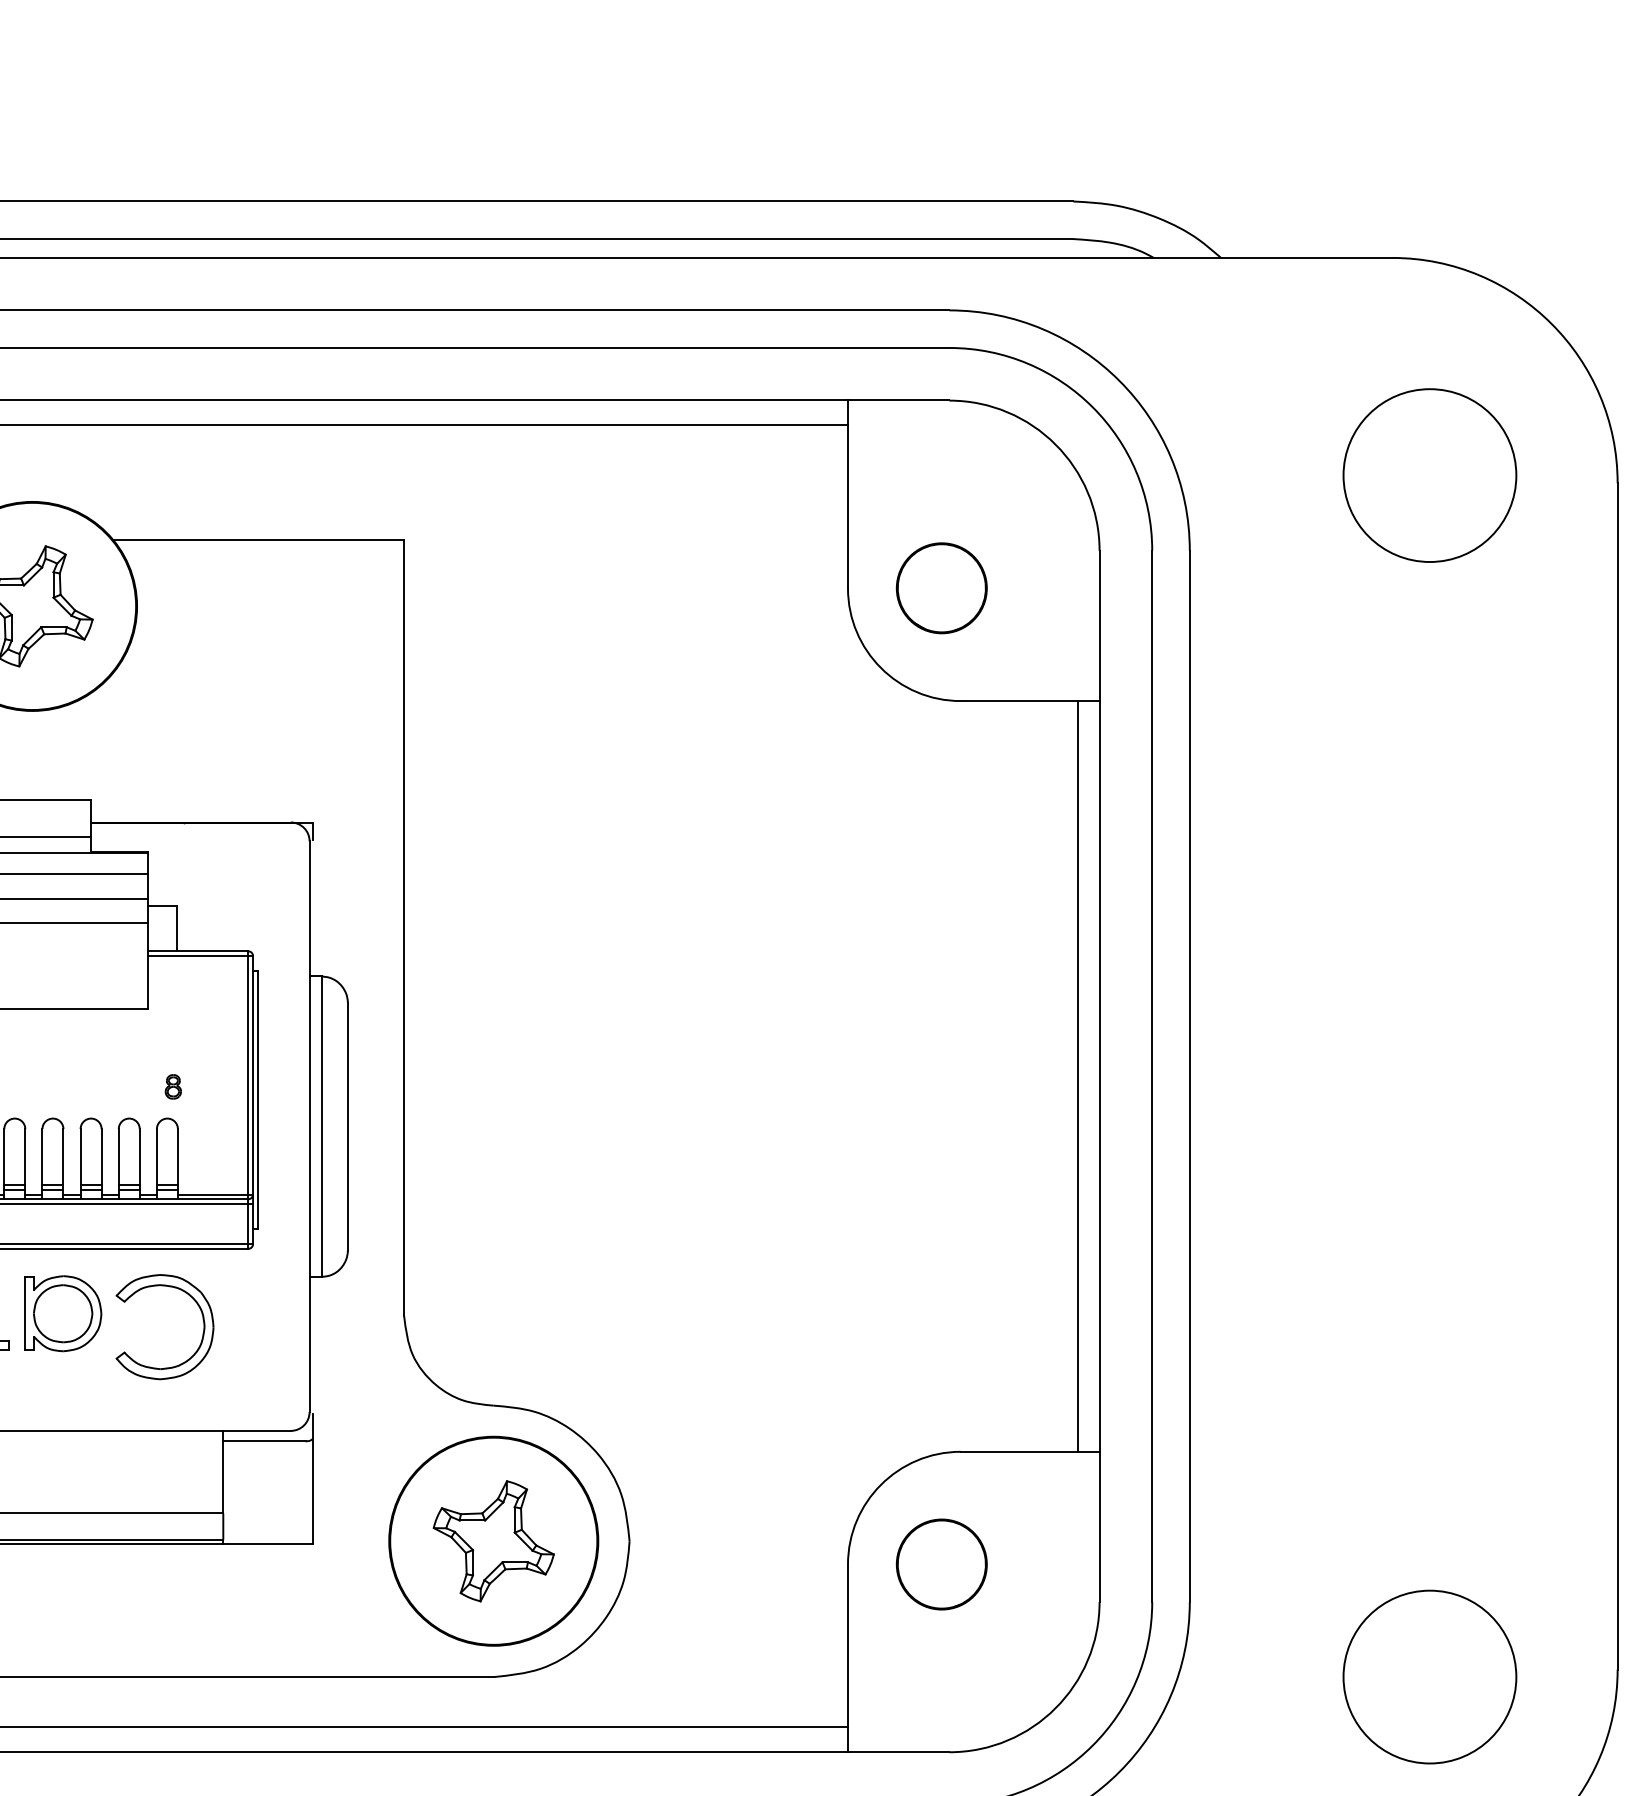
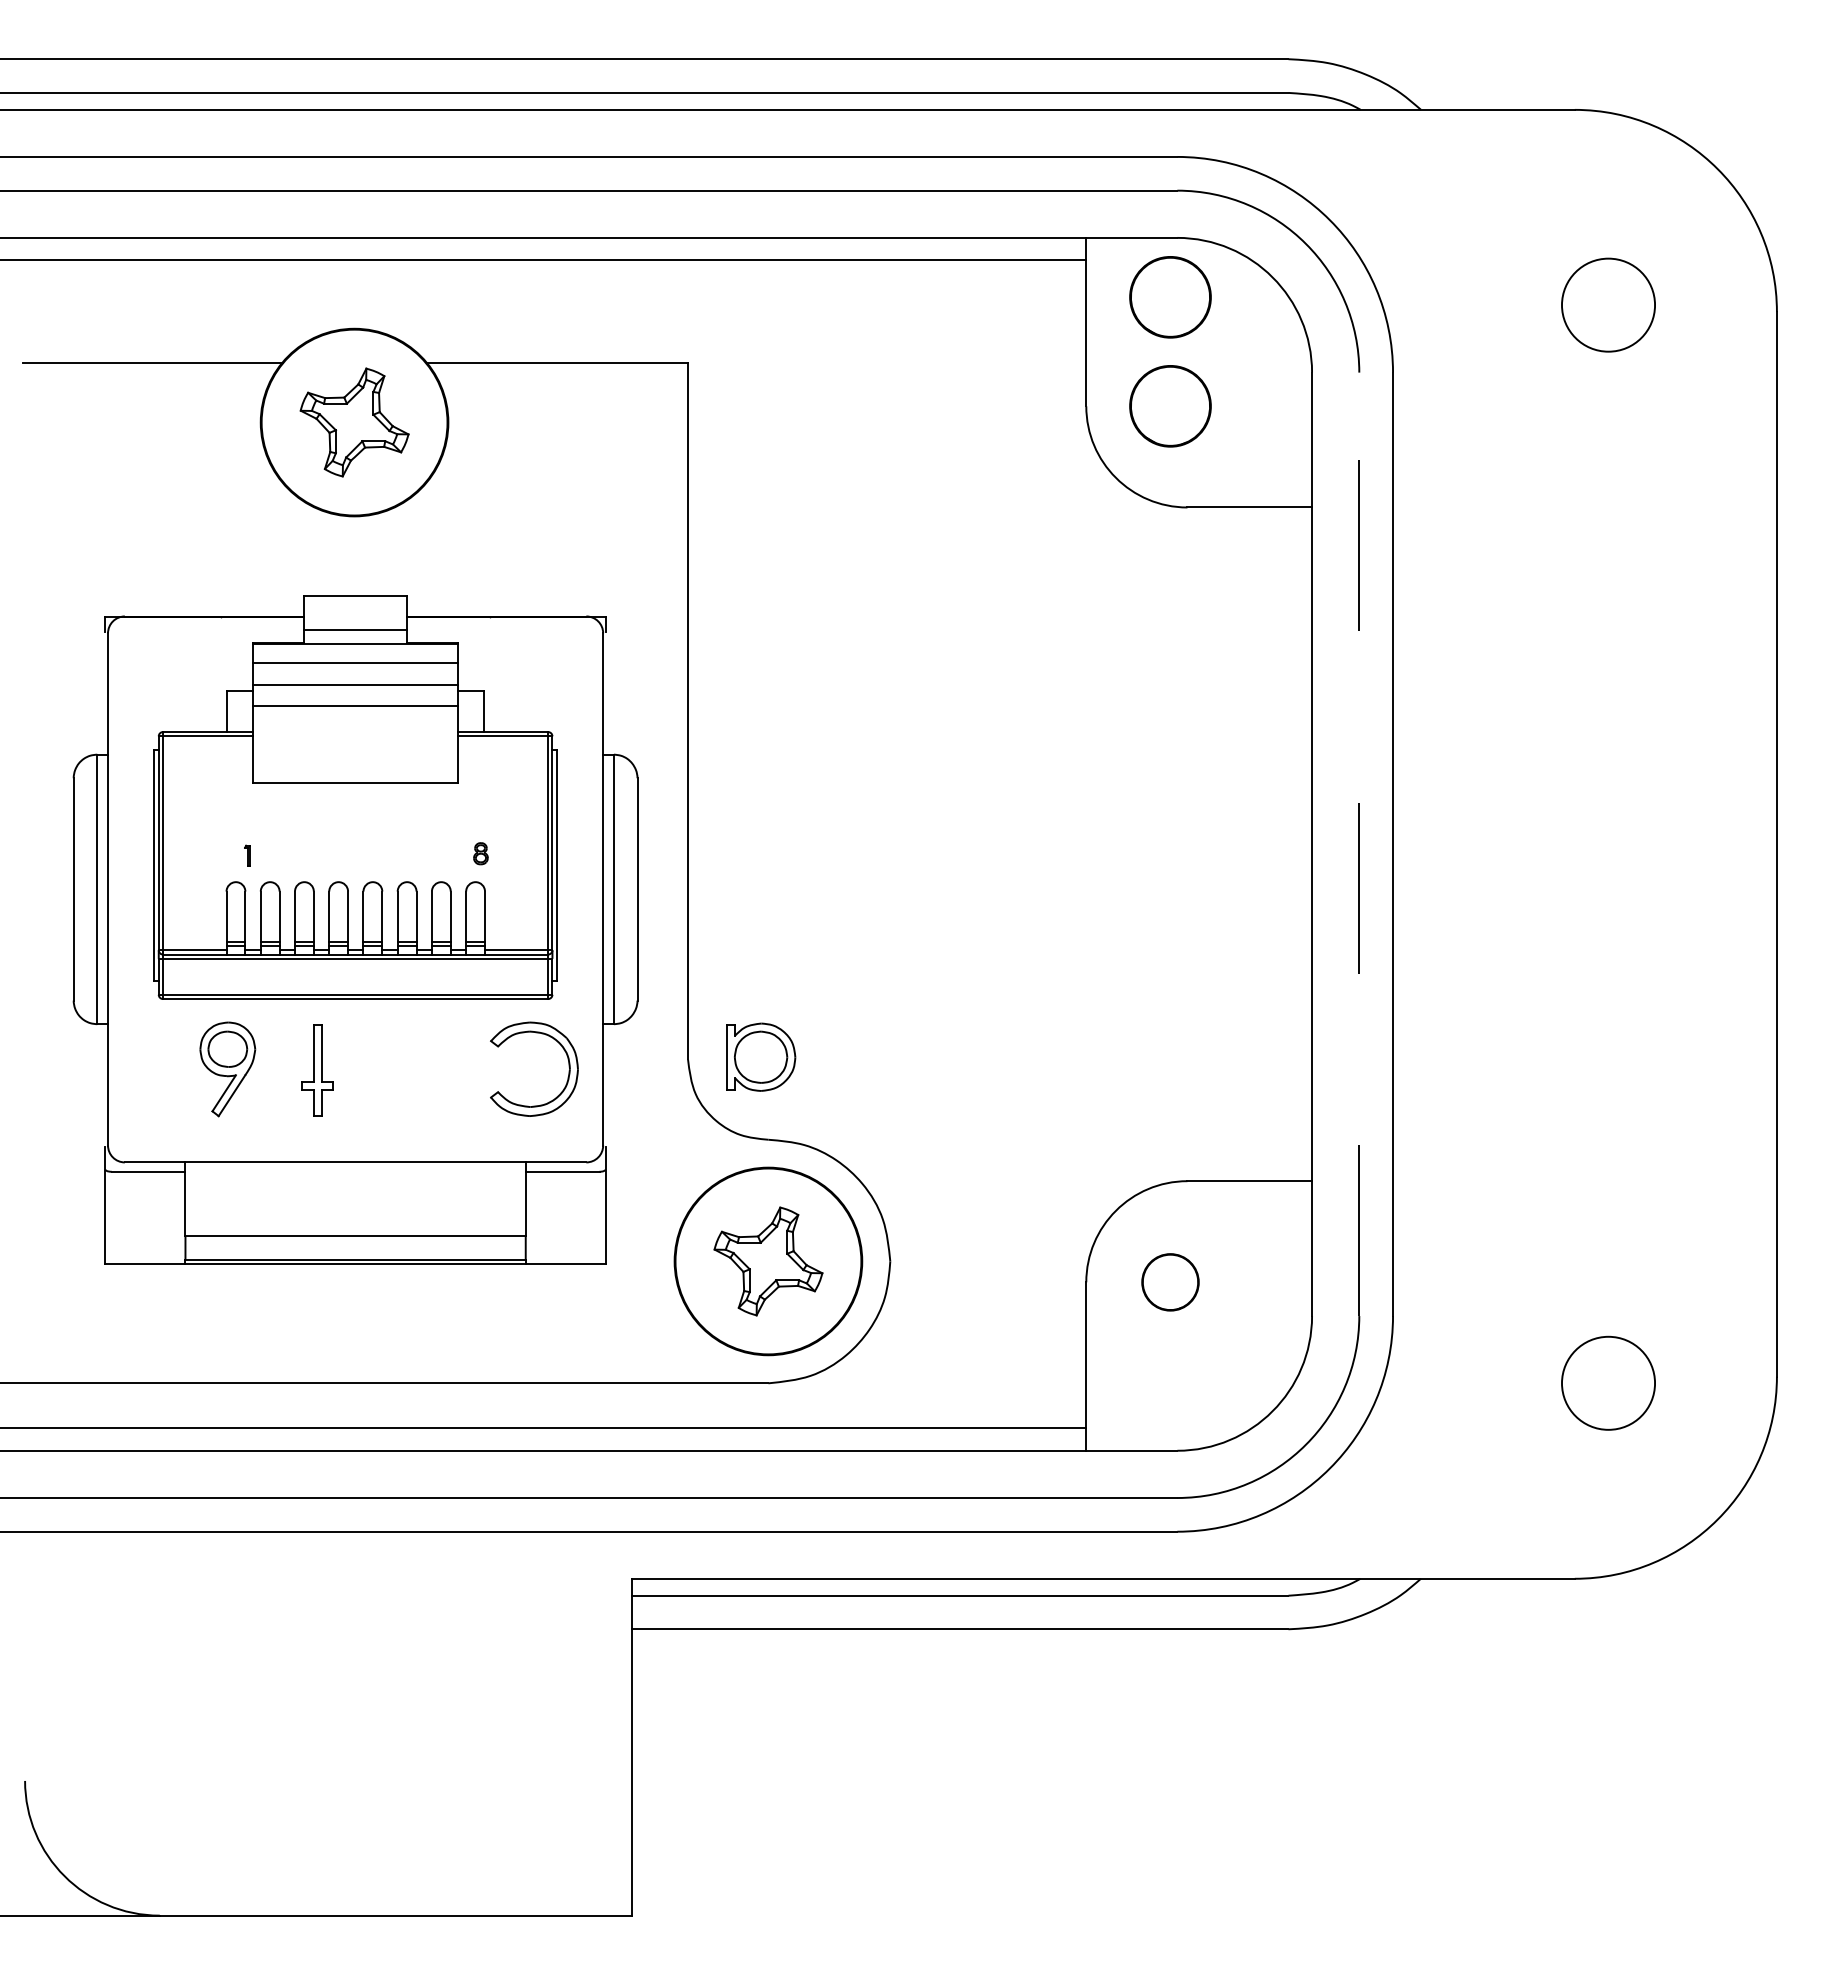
circle: (941, 467) -> (1170, 297), added
circle: (1429, 474) -> (1608, 304), size x0.6
line: (1077, 1076) -> (1292, 844), removed
line: (1152, 1076) -> (1359, 844), solid -> dashed
part: (63, 1312) -> (761, 1056), moved
part: (202, 1325) -> (568, 1067), moved
circle: (941, 1564) -> (1170, 1282), size x0.7
circle: (1429, 1676) -> (1608, 1382), size x0.6

